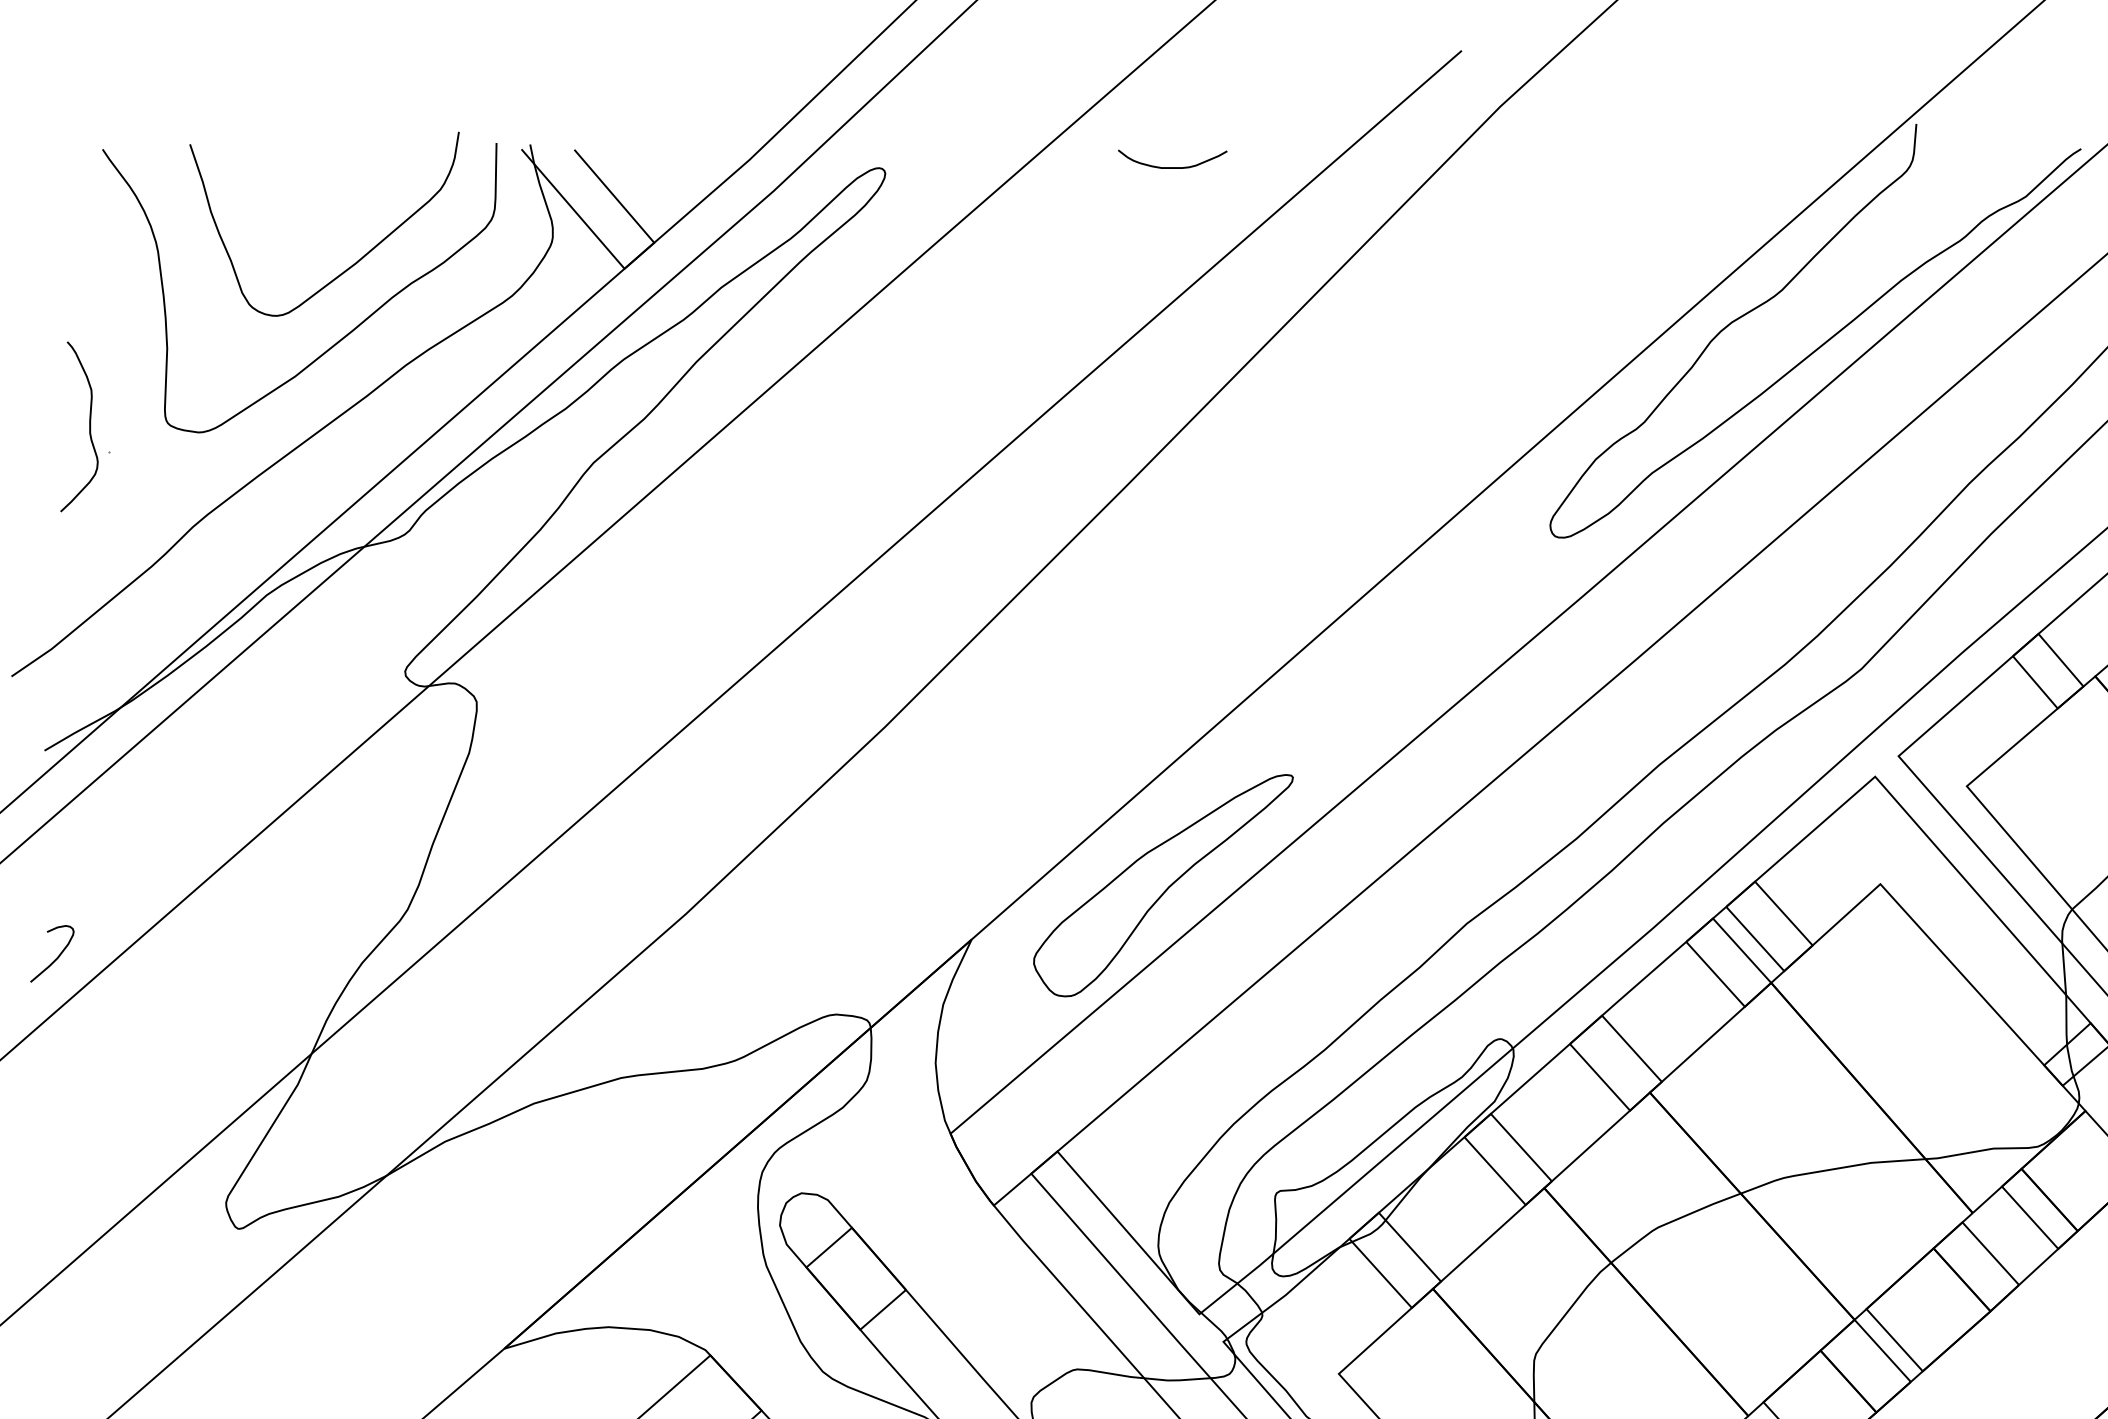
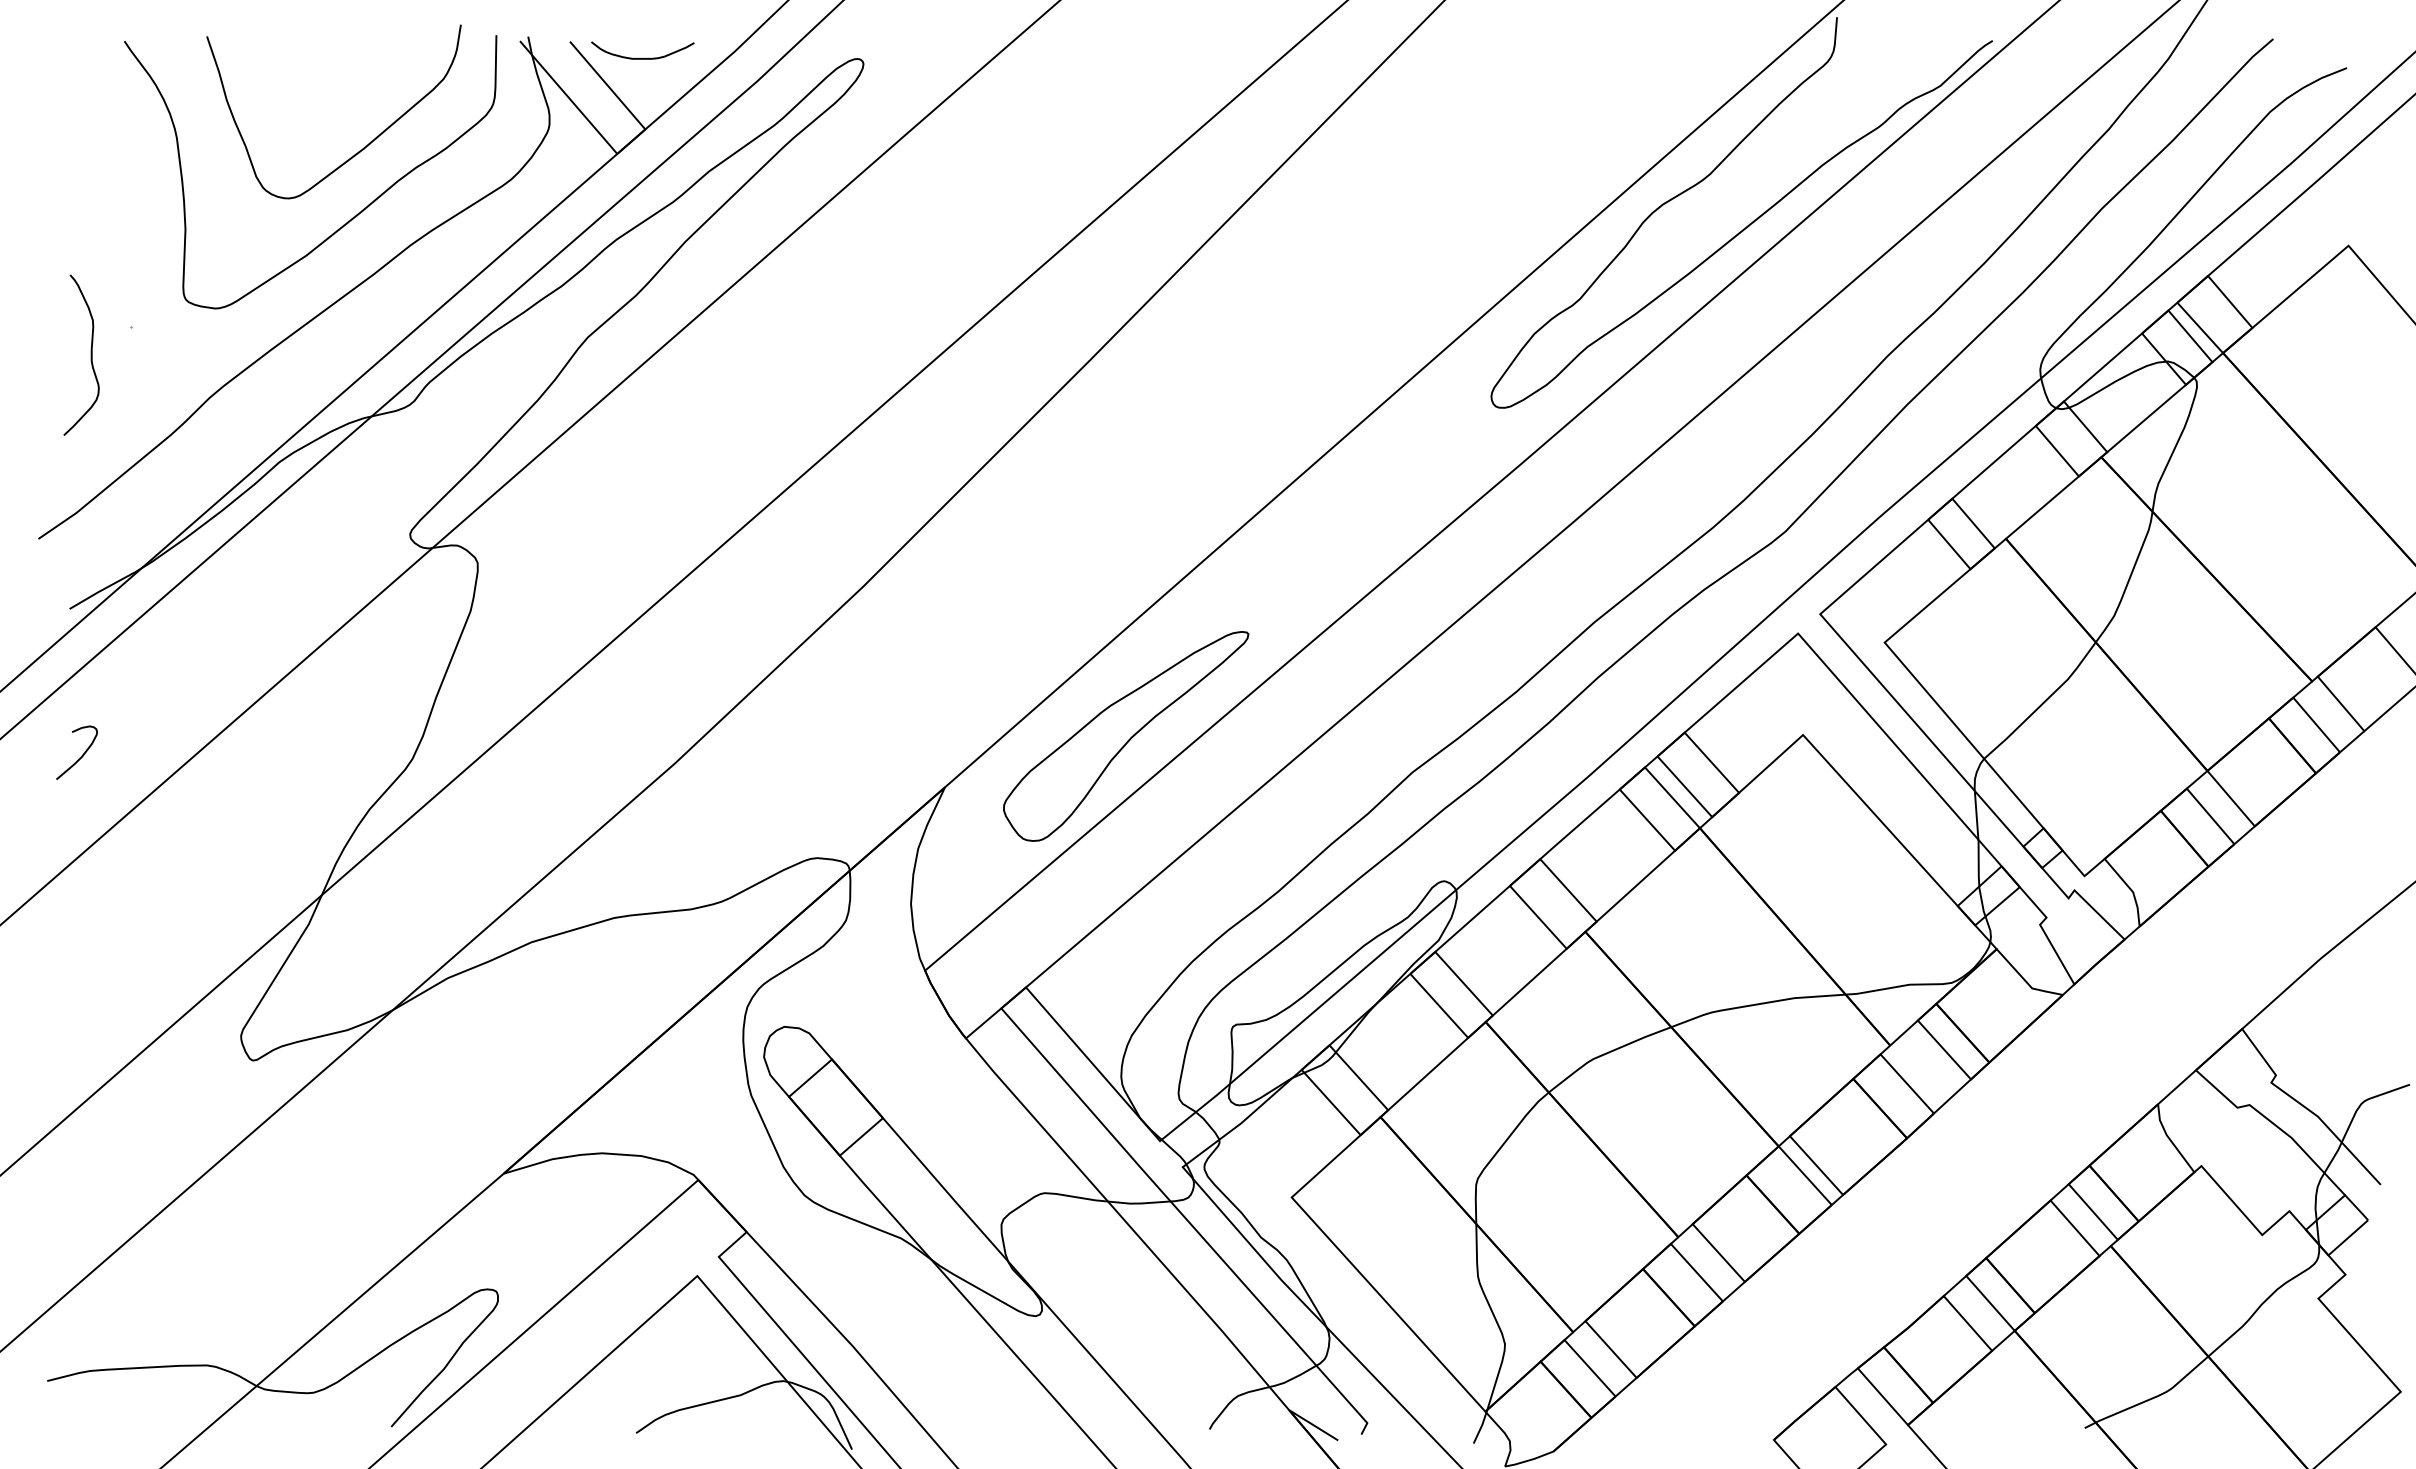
curve: (1172, 167) -> (642, 58), moved
curve: (88, 426) -> (90, 354), moved
curve: (57, 956) -> (81, 755), moved

